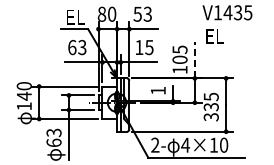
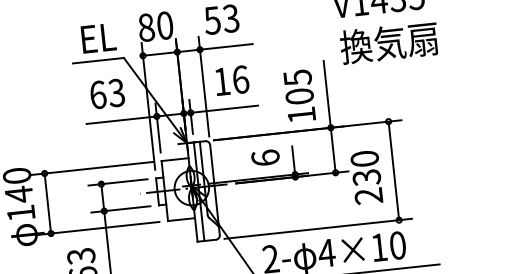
text: (230, 36) -> (388, 43), EL -> 換気扇
text: (149, 47) -> (240, 79), 15 -> 16
line: (194, 59) -> (326, 92), dashed -> solid
text: (157, 90) -> (264, 157), 1 -> 6
text: (210, 106) -> (365, 176), 335 -> 230

